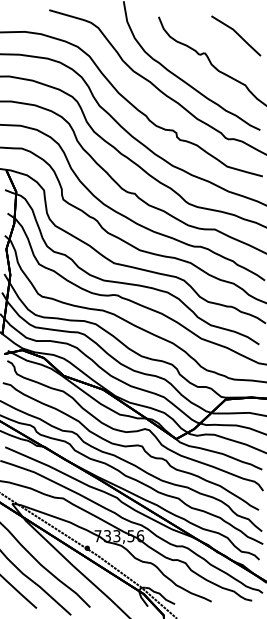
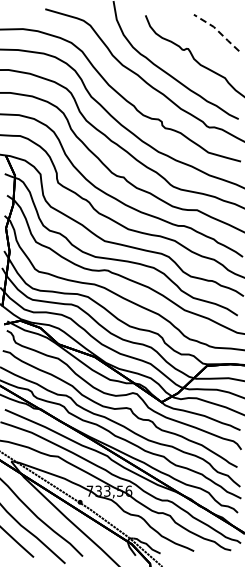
line: (238, 34) -> (218, 31), solid -> dashed

